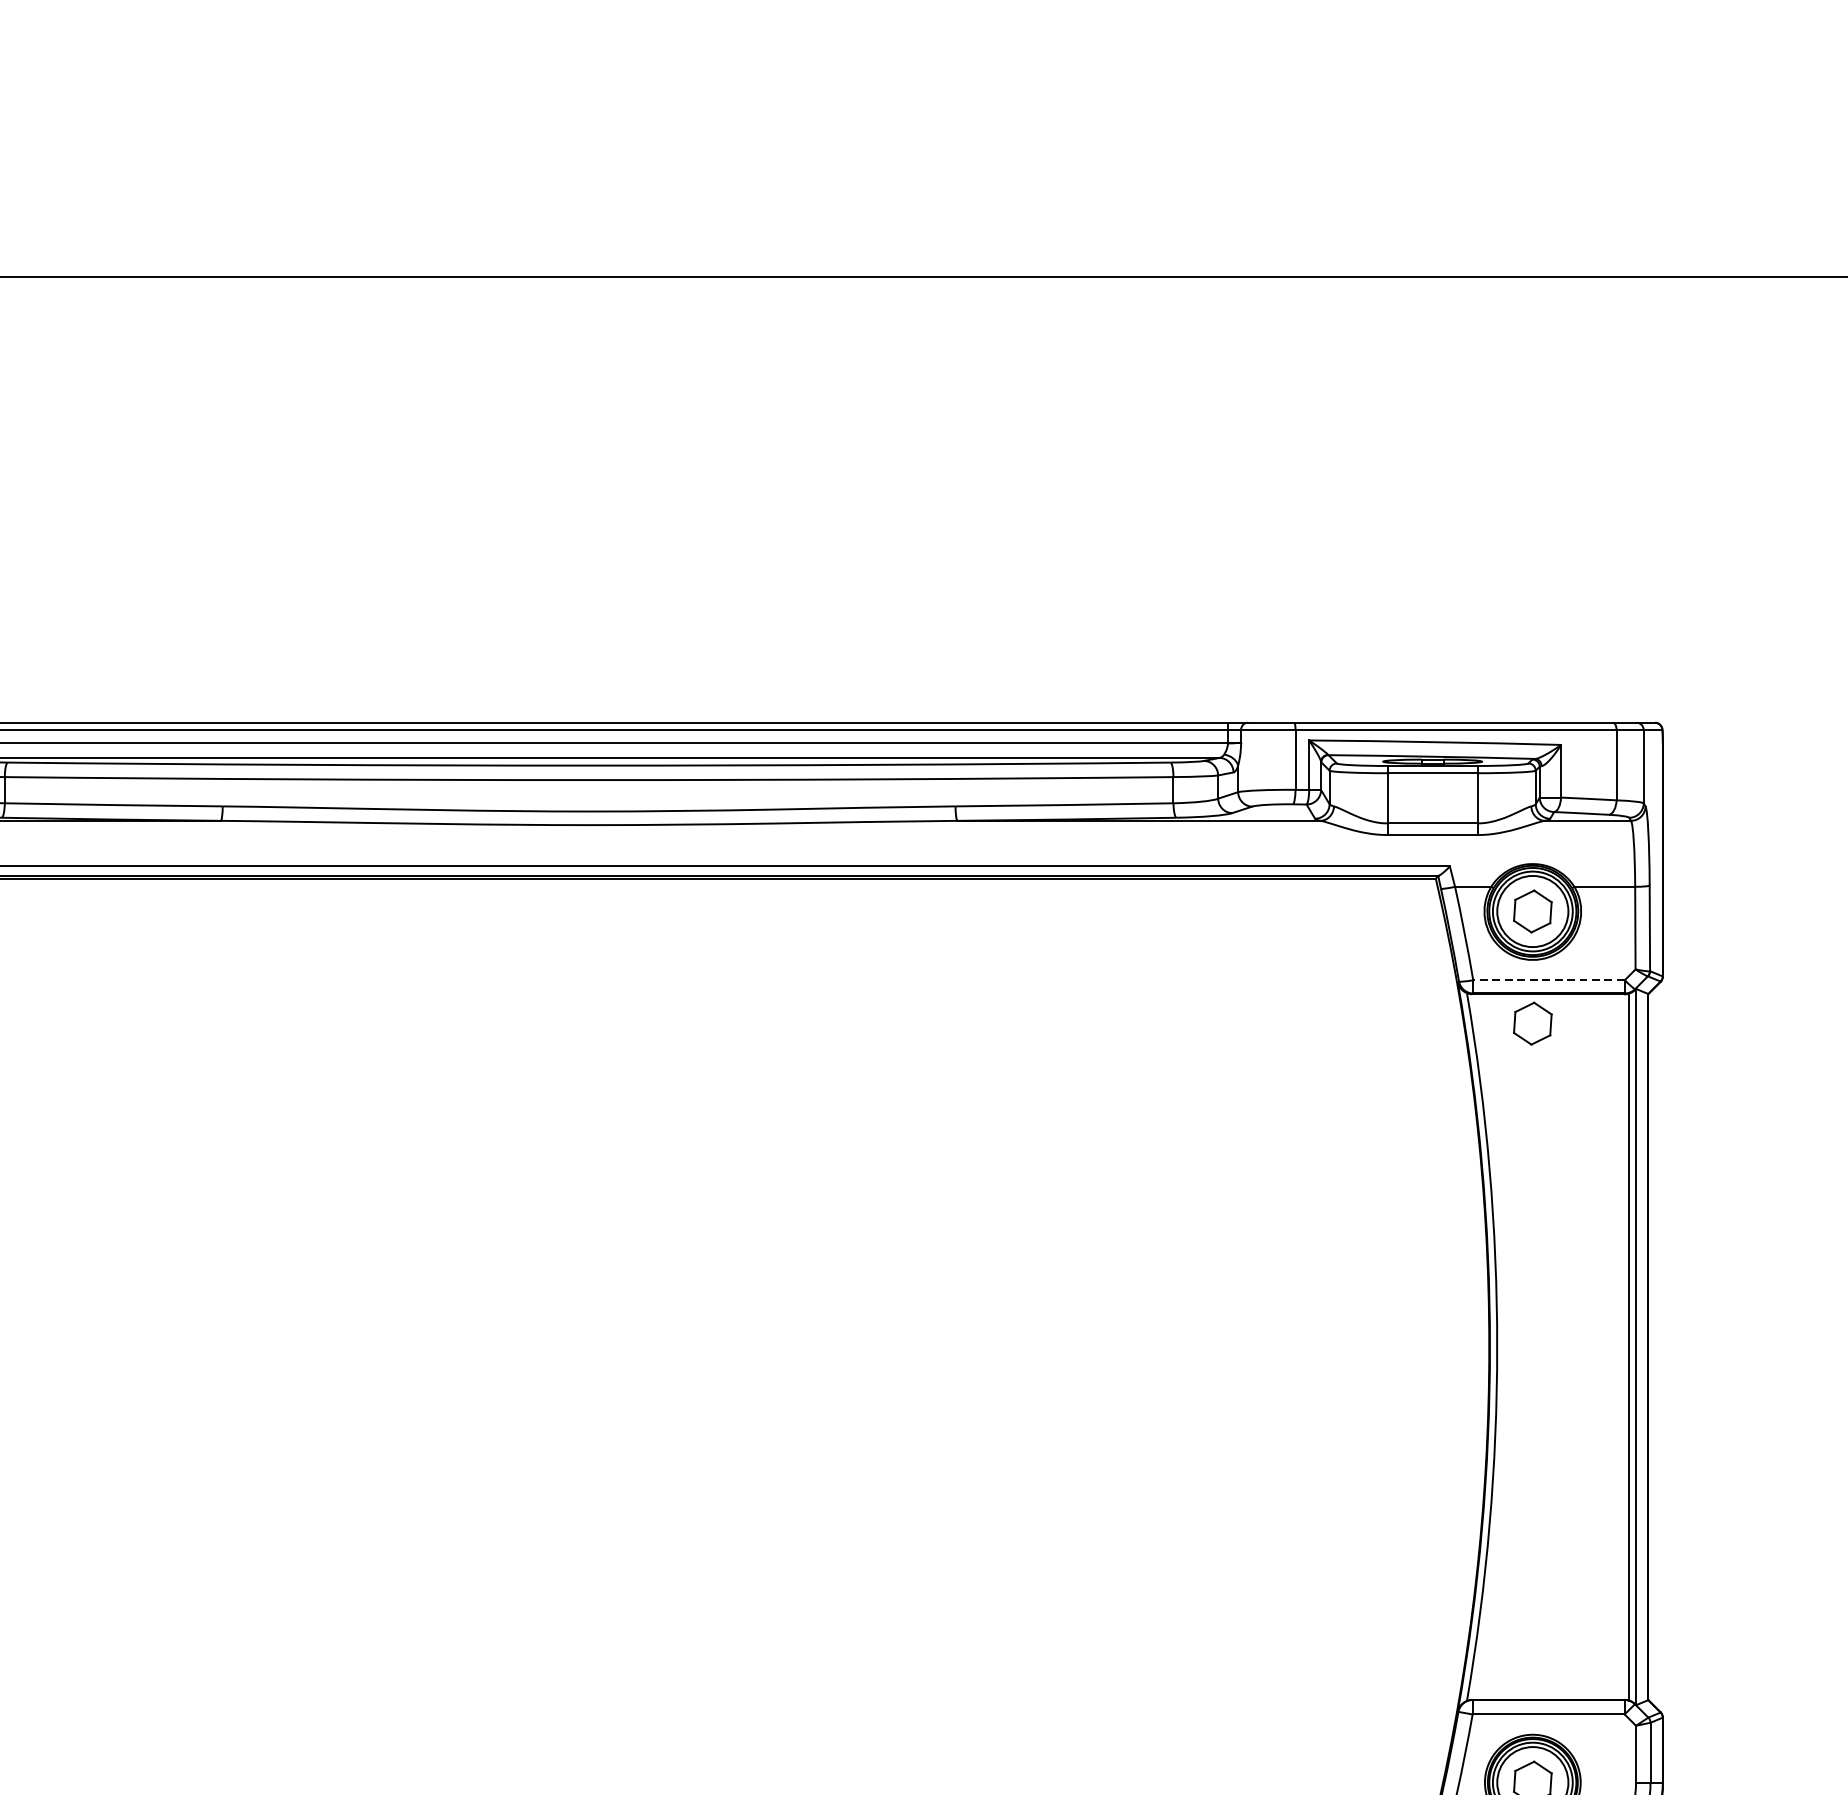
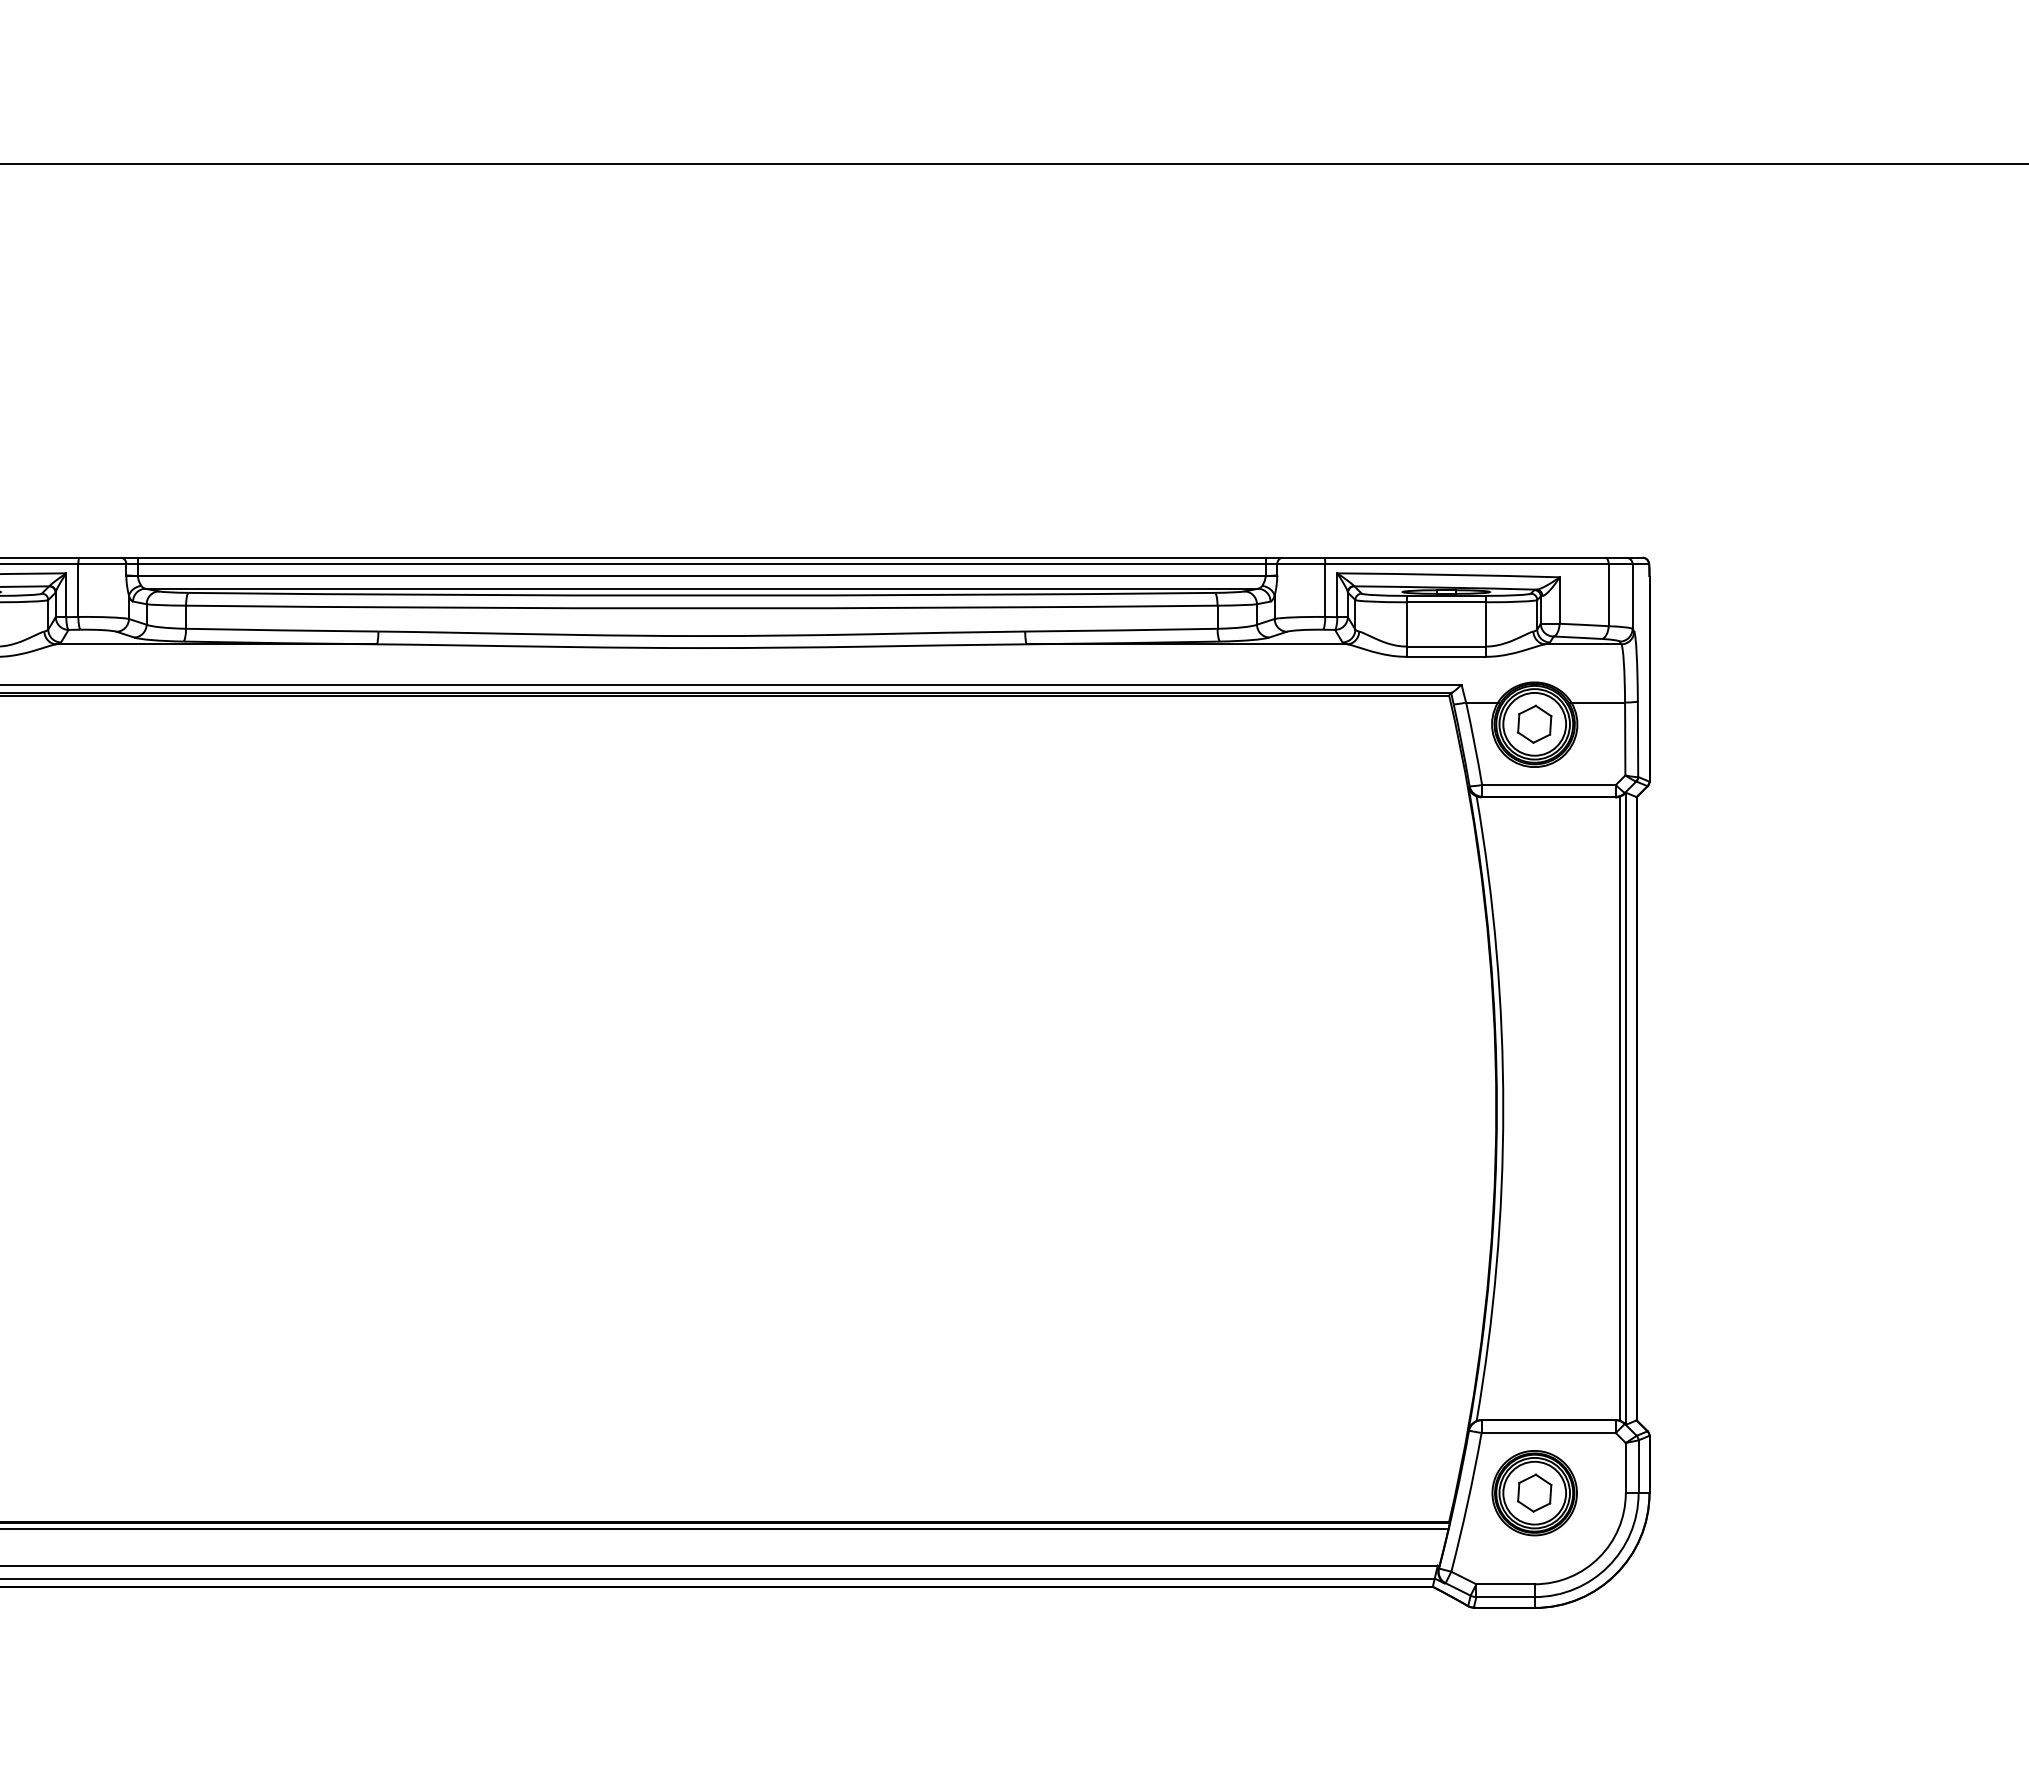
line: (1549, 980) -> (1549, 785), dashed -> solid
part: (1532, 1022) -> (1534, 822), removed

